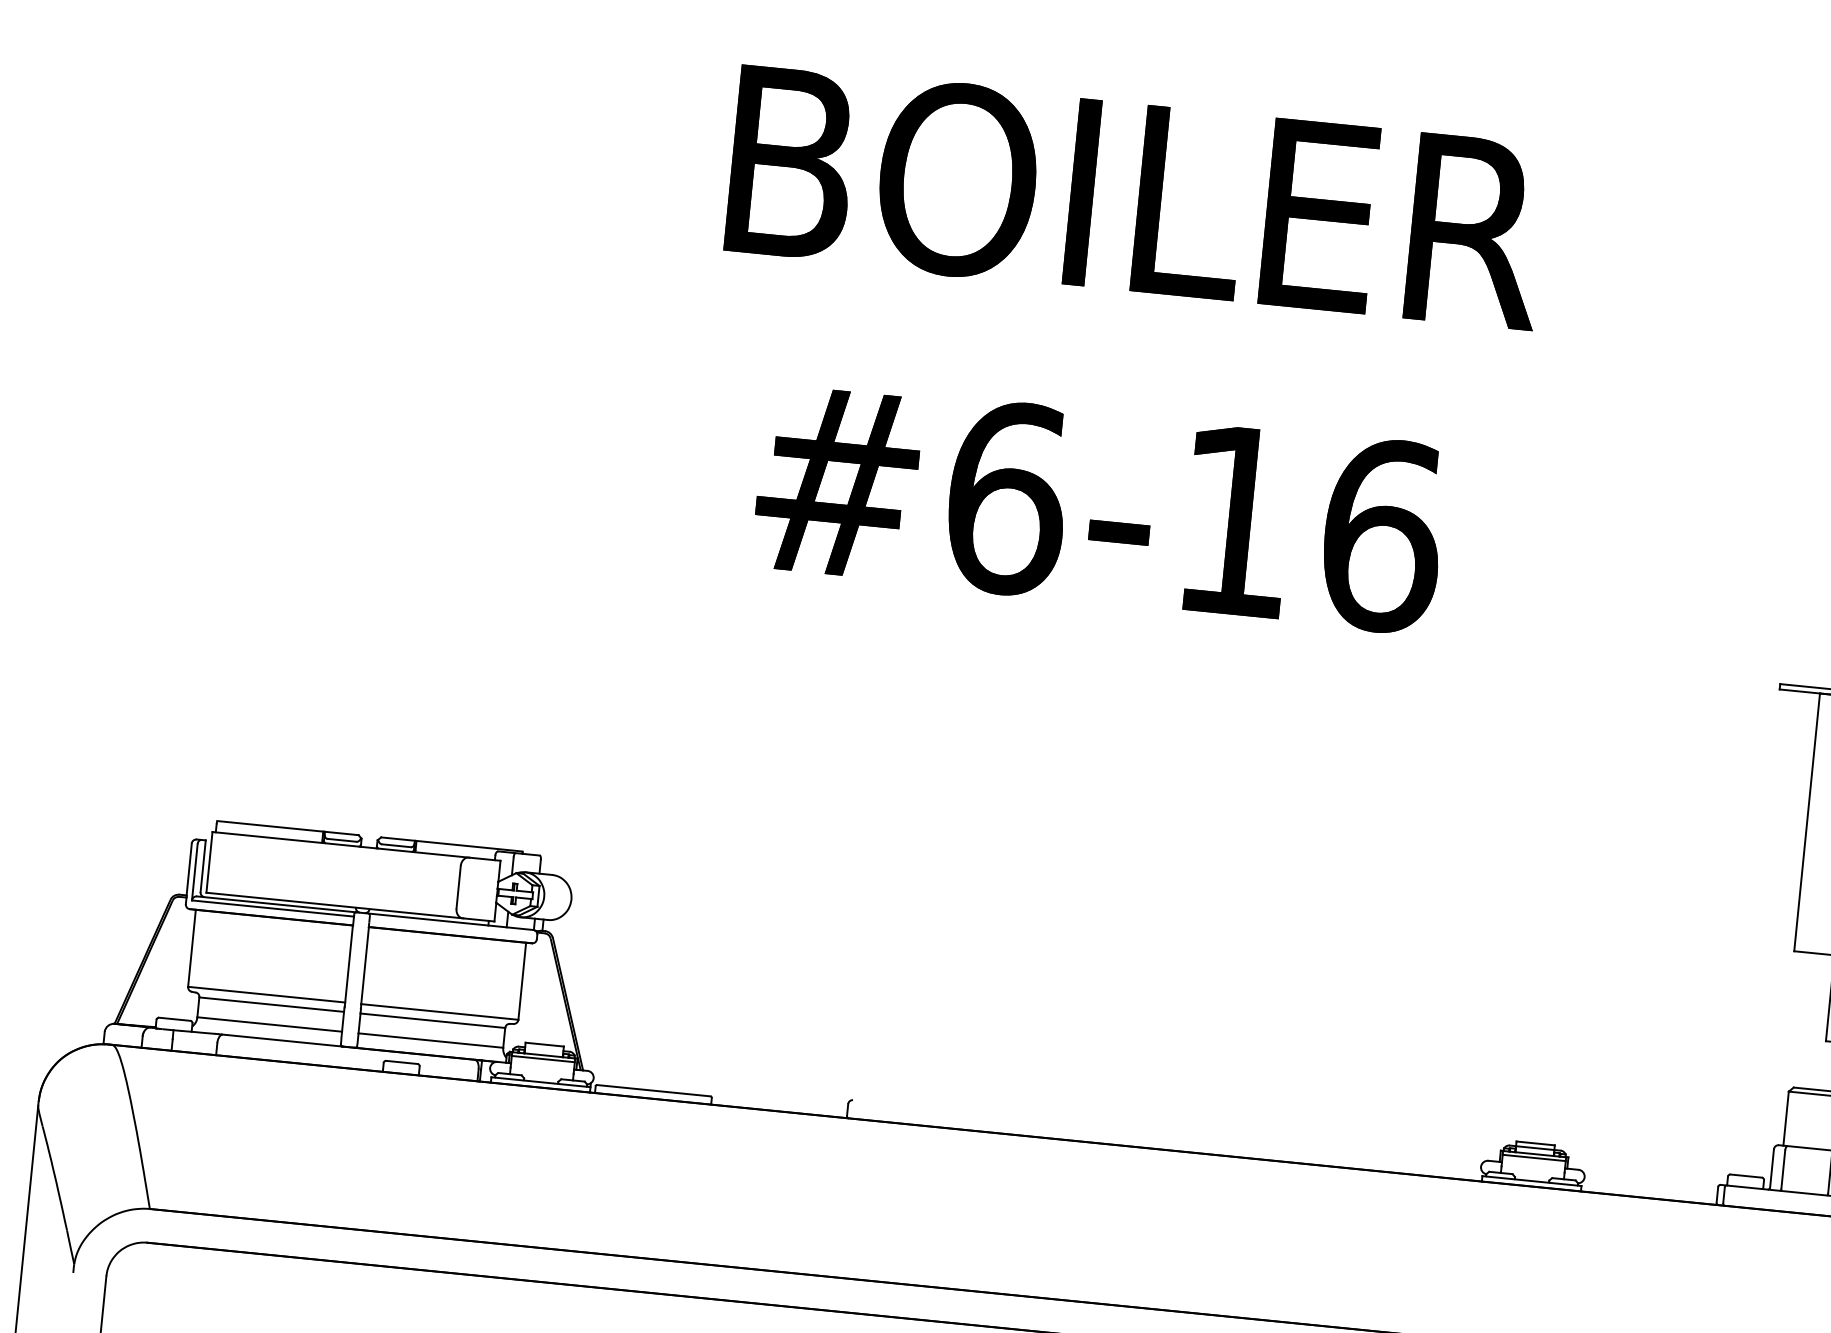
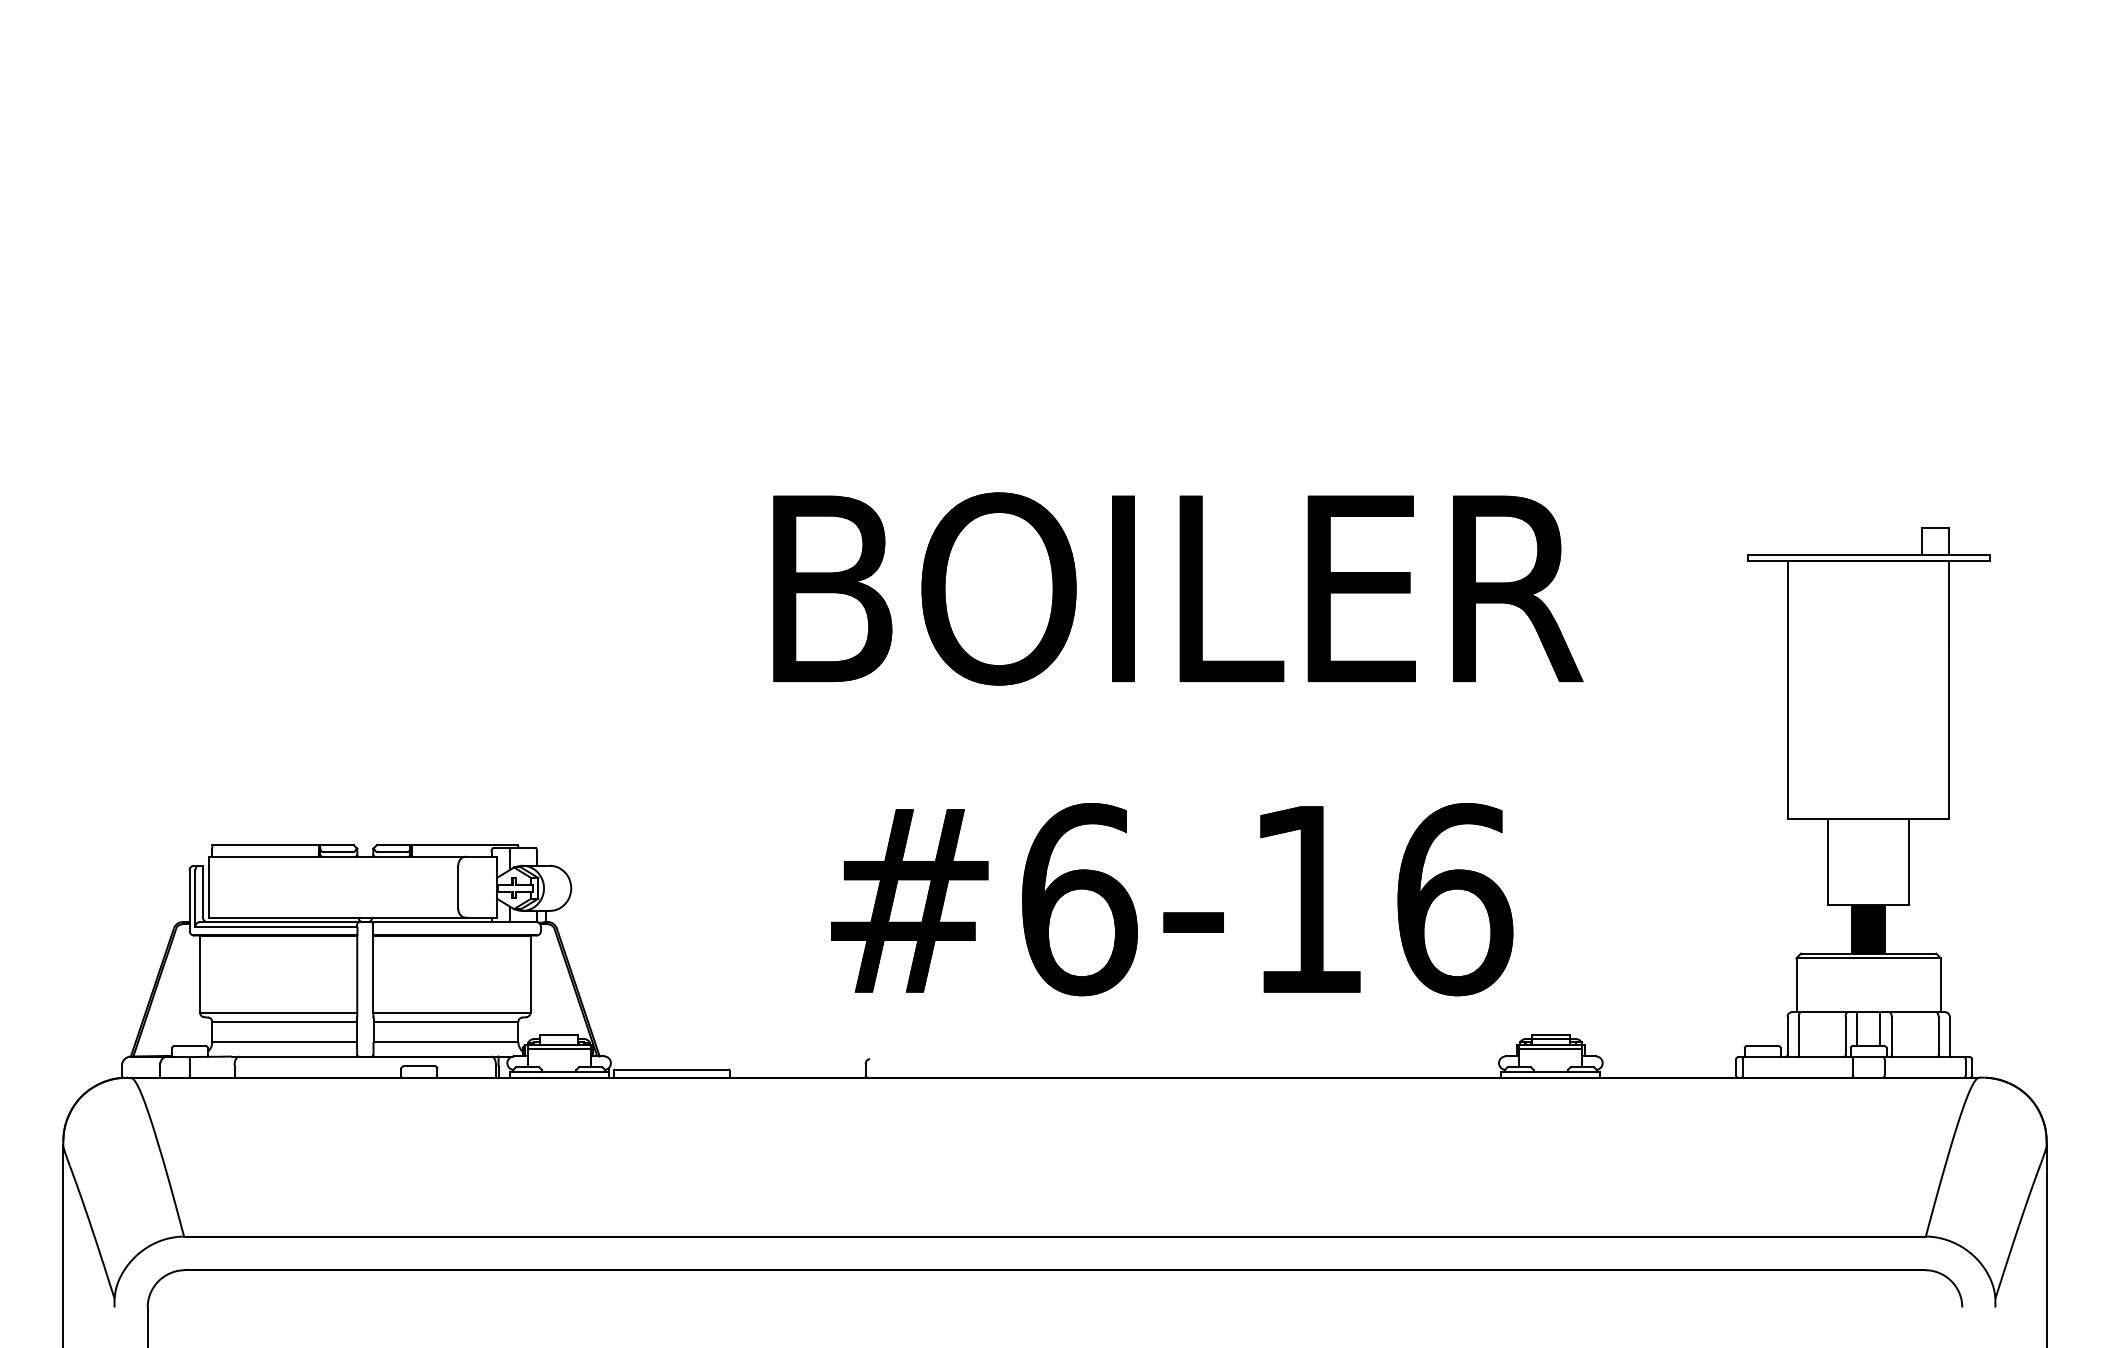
text: (1121, 353) -> (1178, 744), moved

